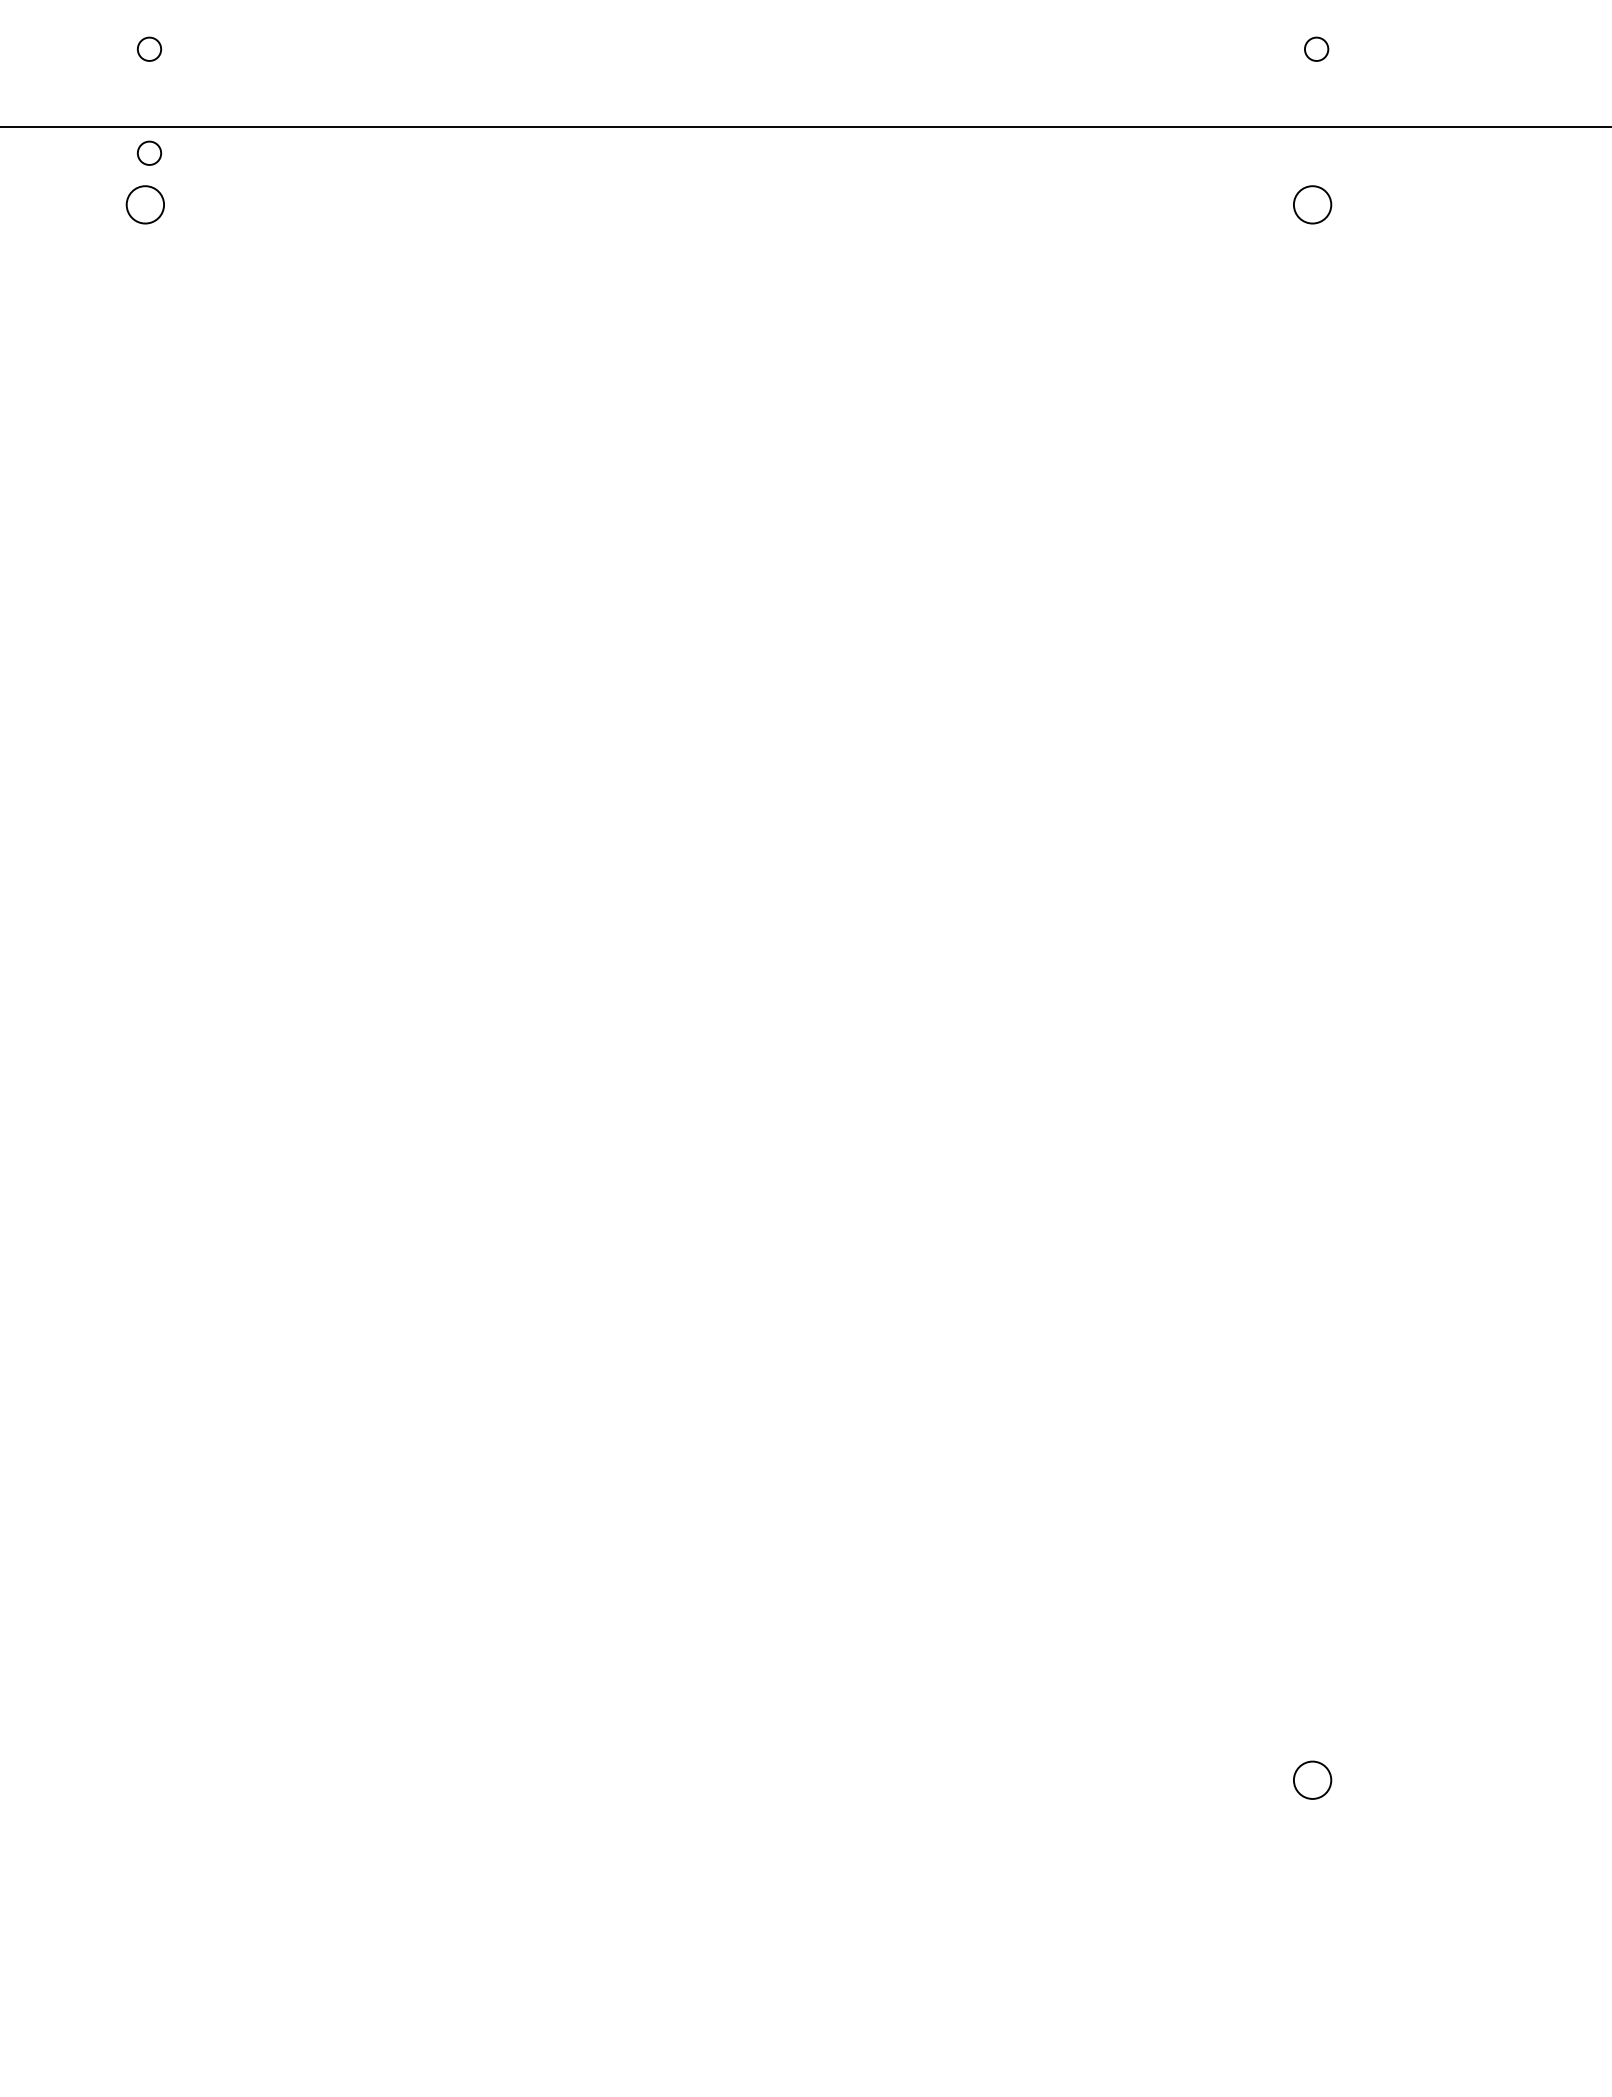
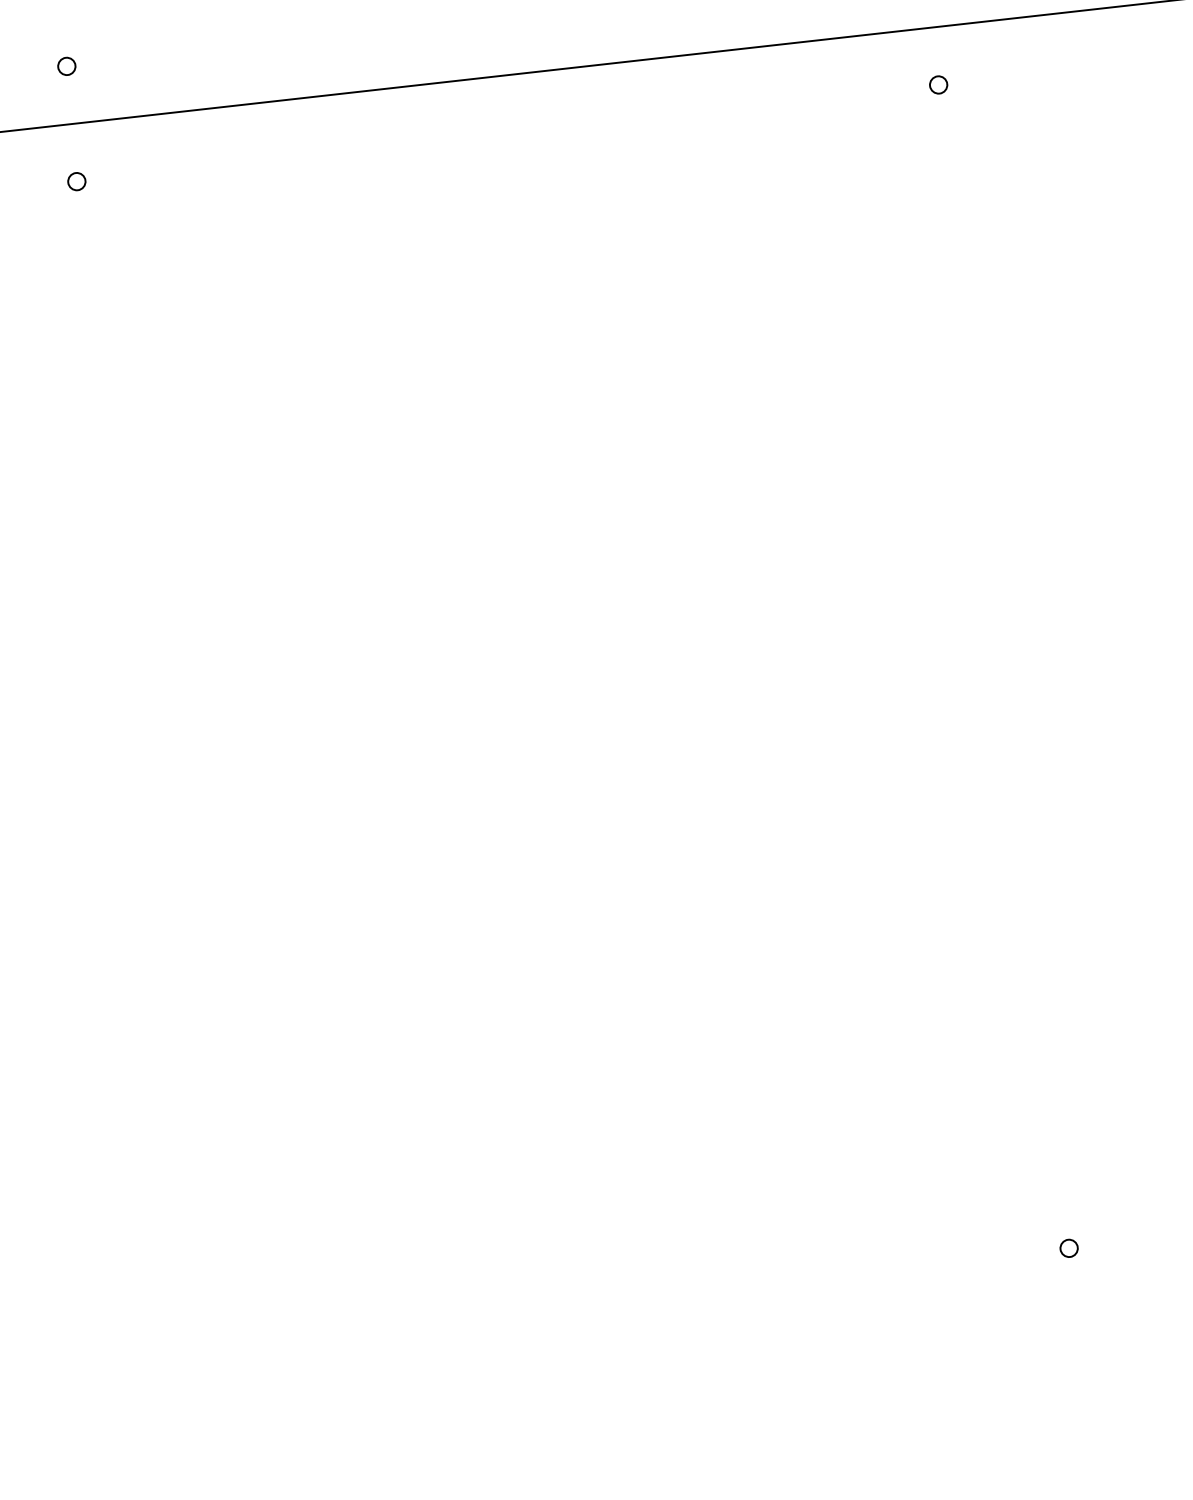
circle: (149, 152) -> (75, 142), removed
circle: (145, 204) -> (76, 181), size x0.62
circle: (1312, 204) -> (938, 84), size x0.62
circle: (1312, 1780) -> (1068, 1248), size x0.62

